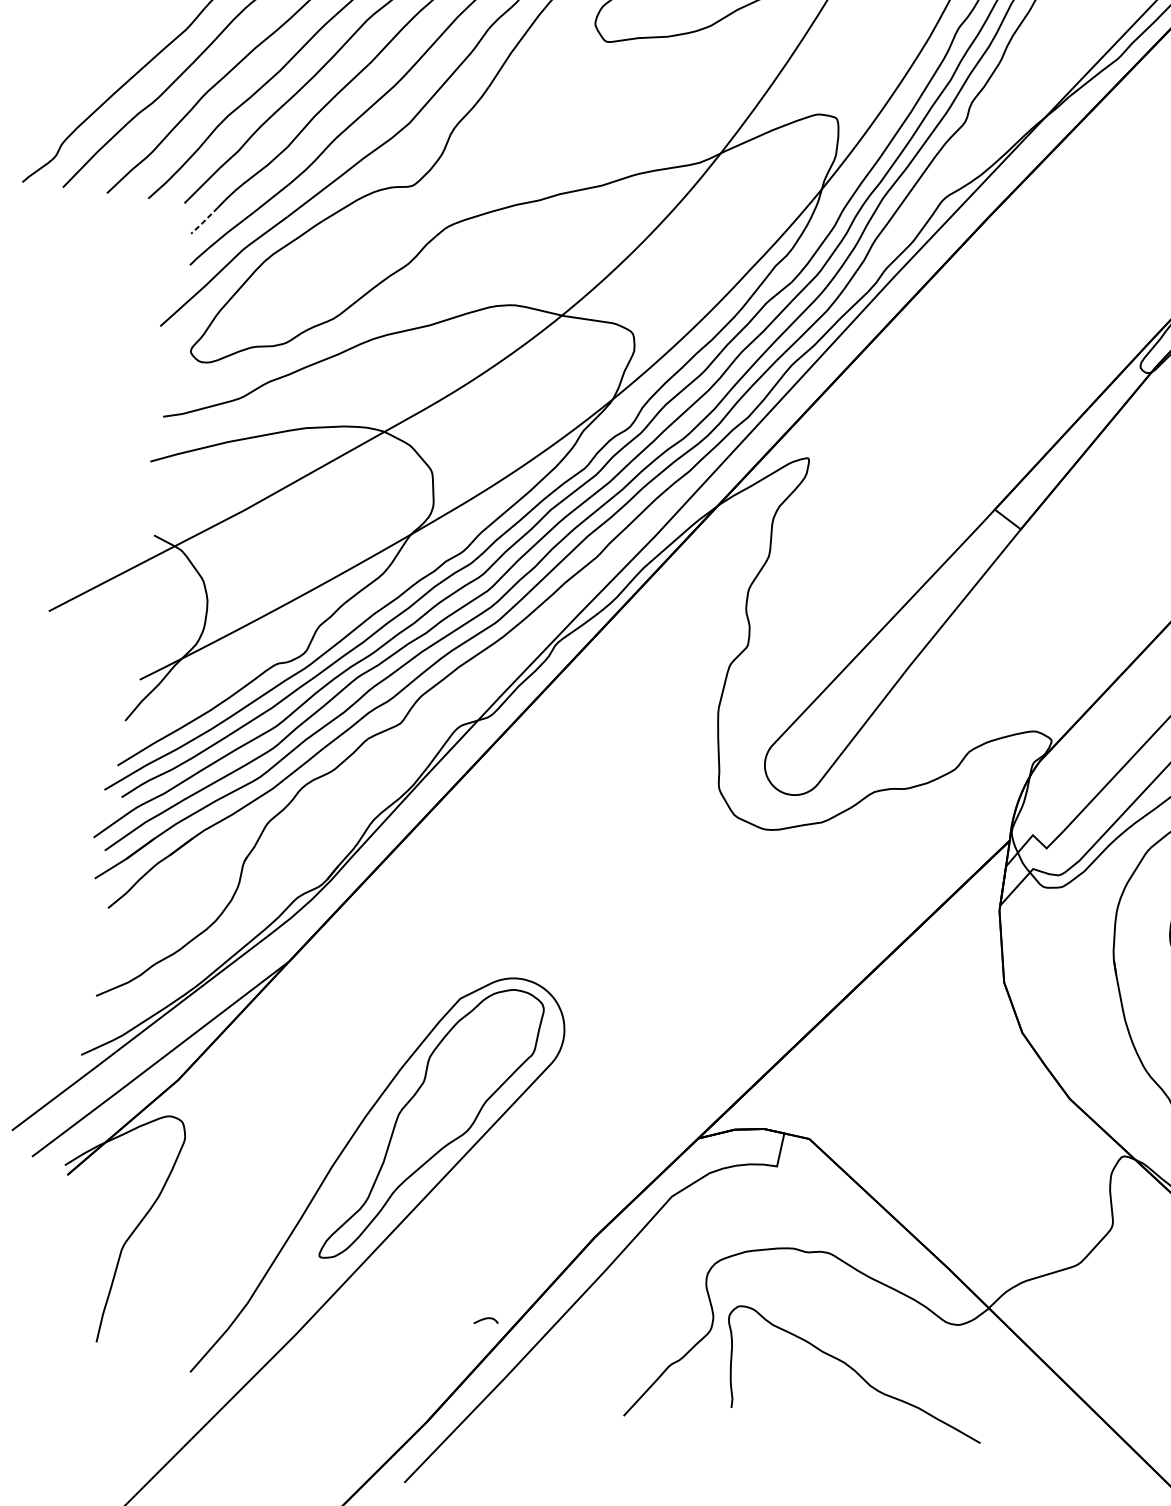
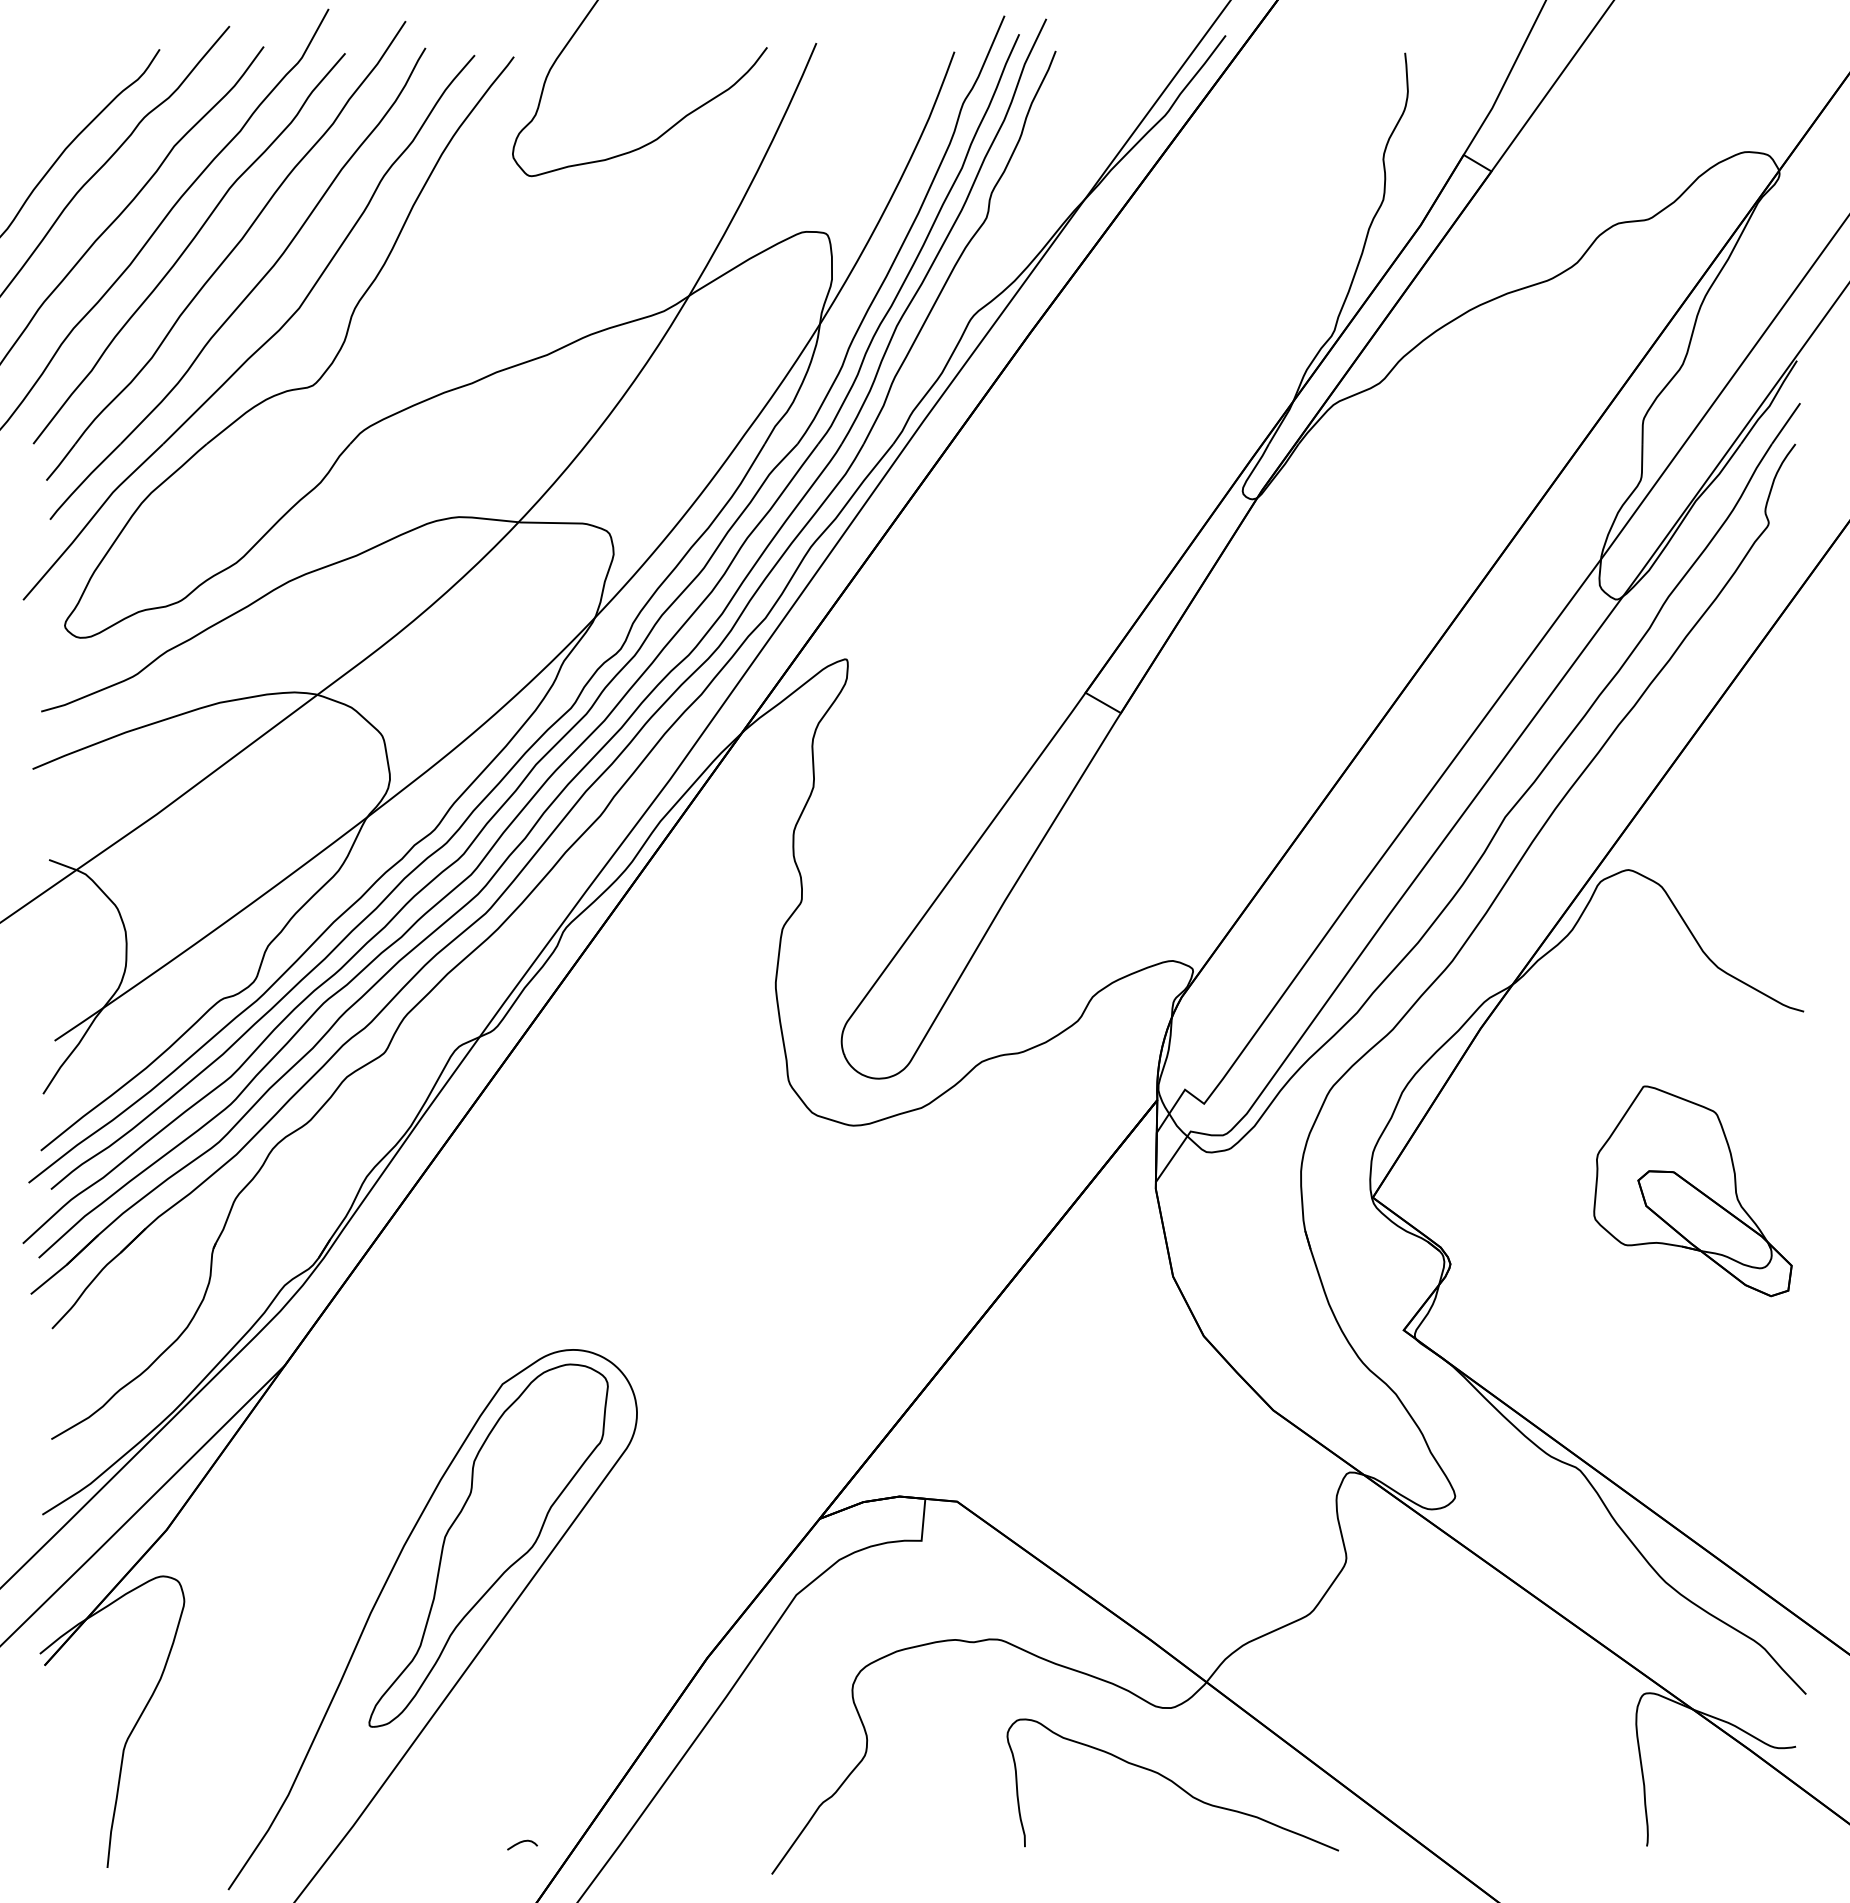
line: (204, 220) -> (60, 462), dashed -> solid
curve: (486, 1319) -> (522, 1842), moved
curve: (856, 1372) -> (1173, 1783), moved

